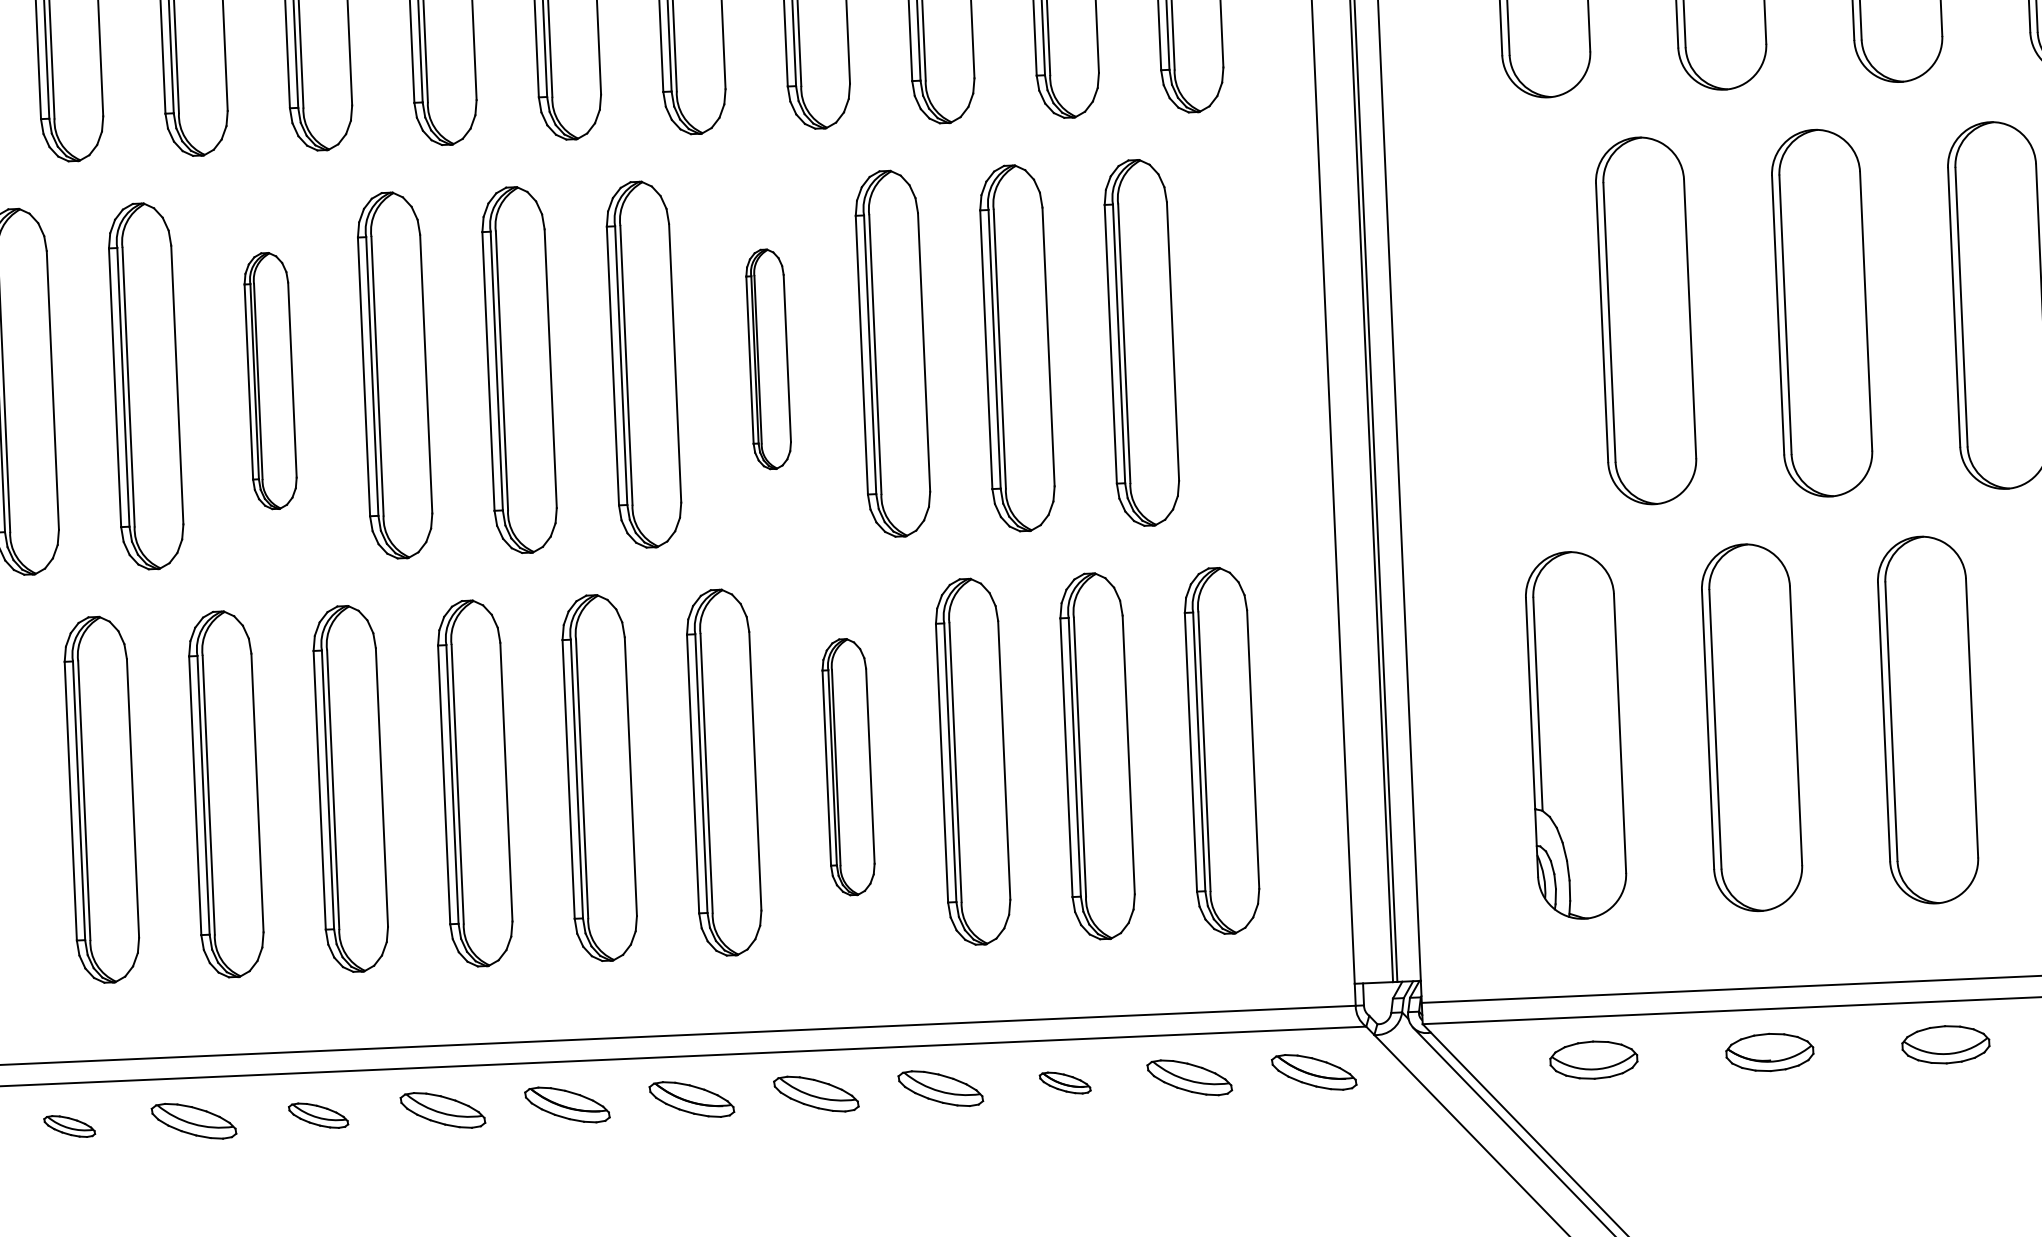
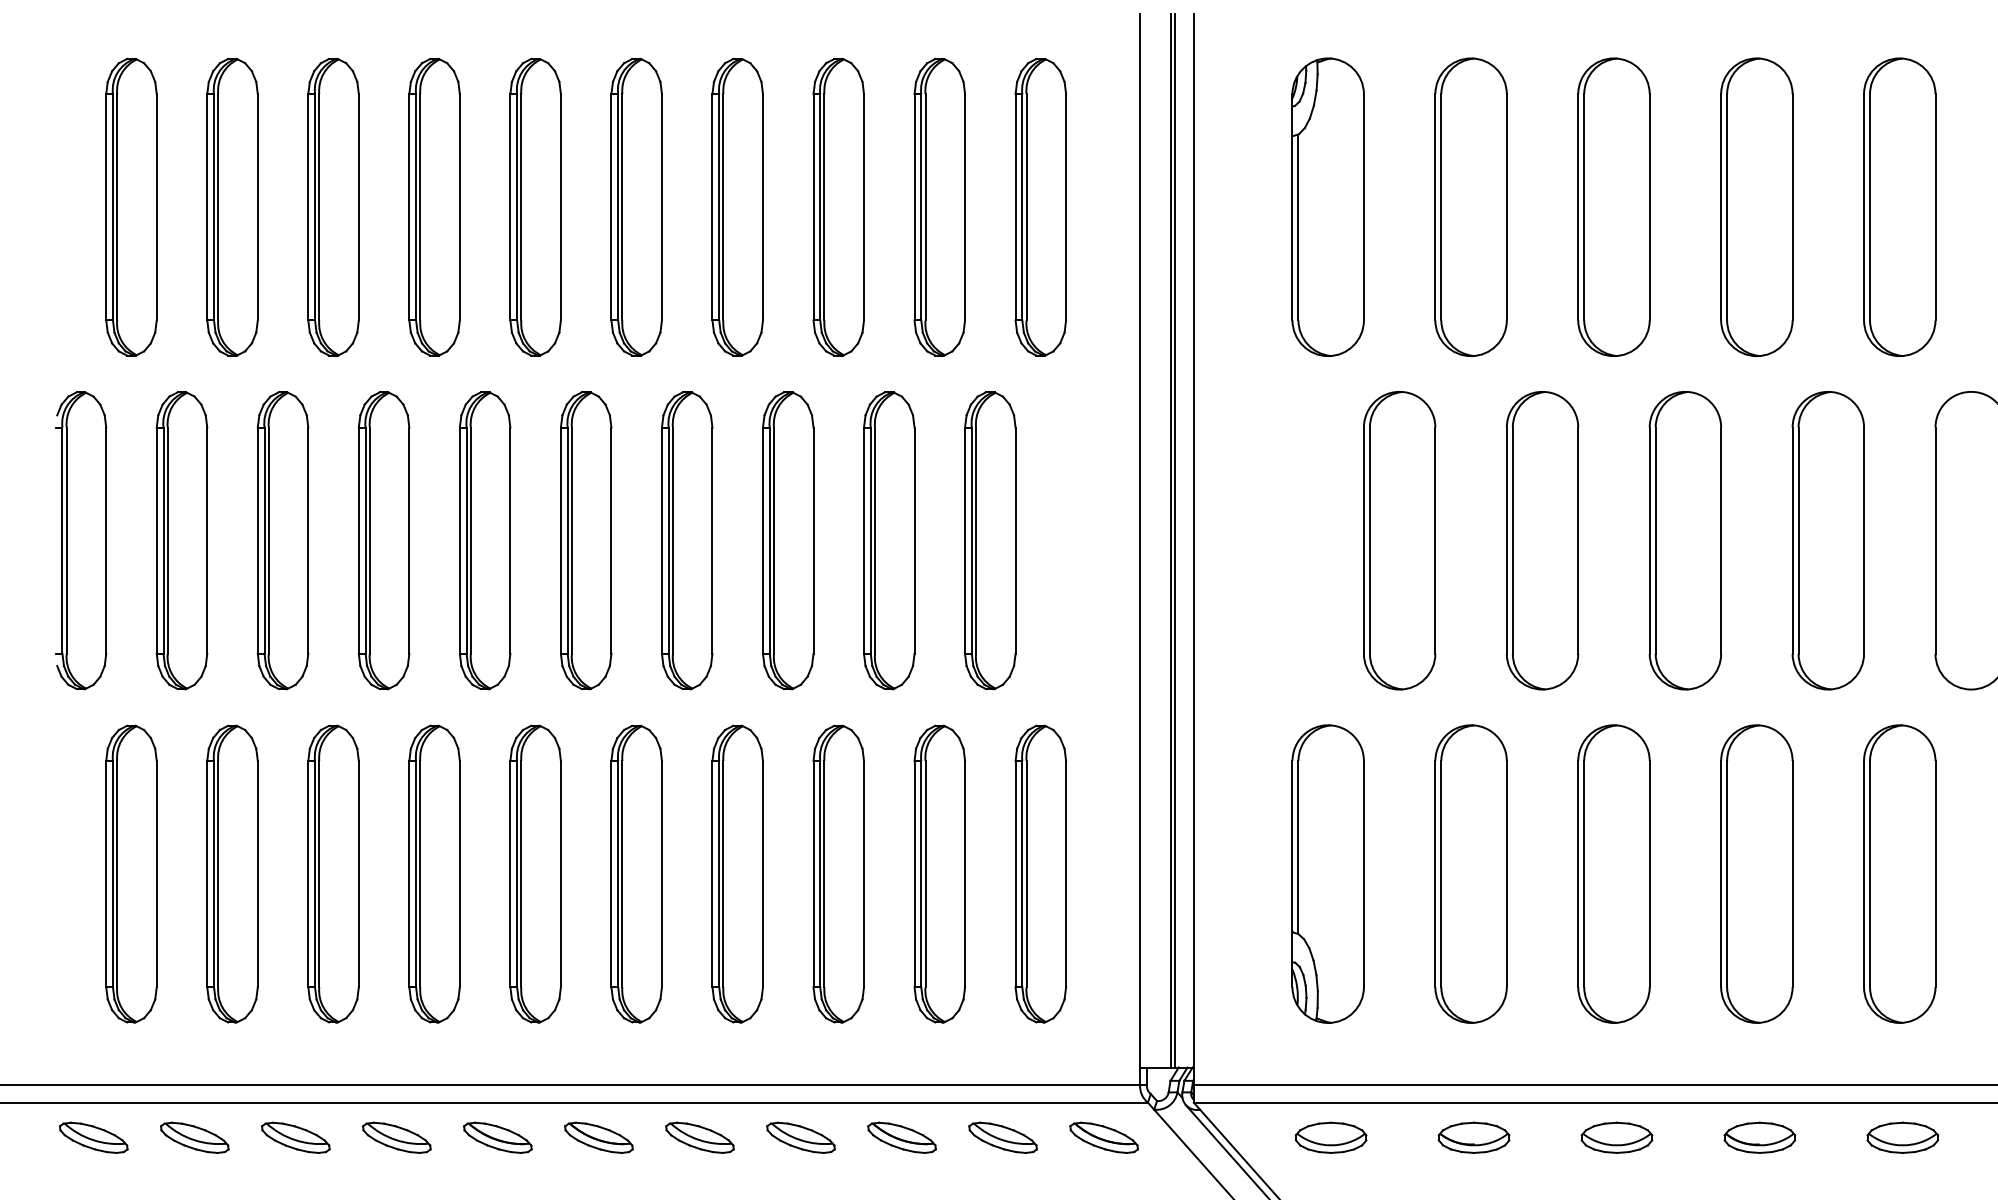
part: (768, 358) -> (687, 540), size x1.67
part: (269, 380) -> (282, 540), size x1.43
part: (848, 766) -> (737, 873), size x1.43
part: (1064, 1082) -> (901, 1137), size x1.67
part: (318, 1115) -> (295, 1137), size x1.43
part: (69, 1126) -> (93, 1137), size x1.67

